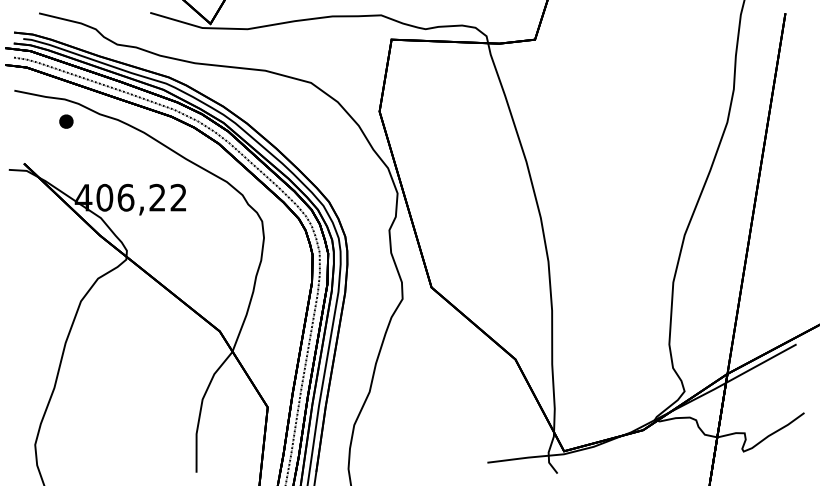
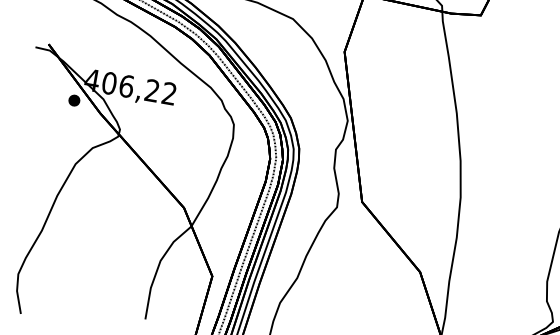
part: (66, 121) -> (74, 100), moved

